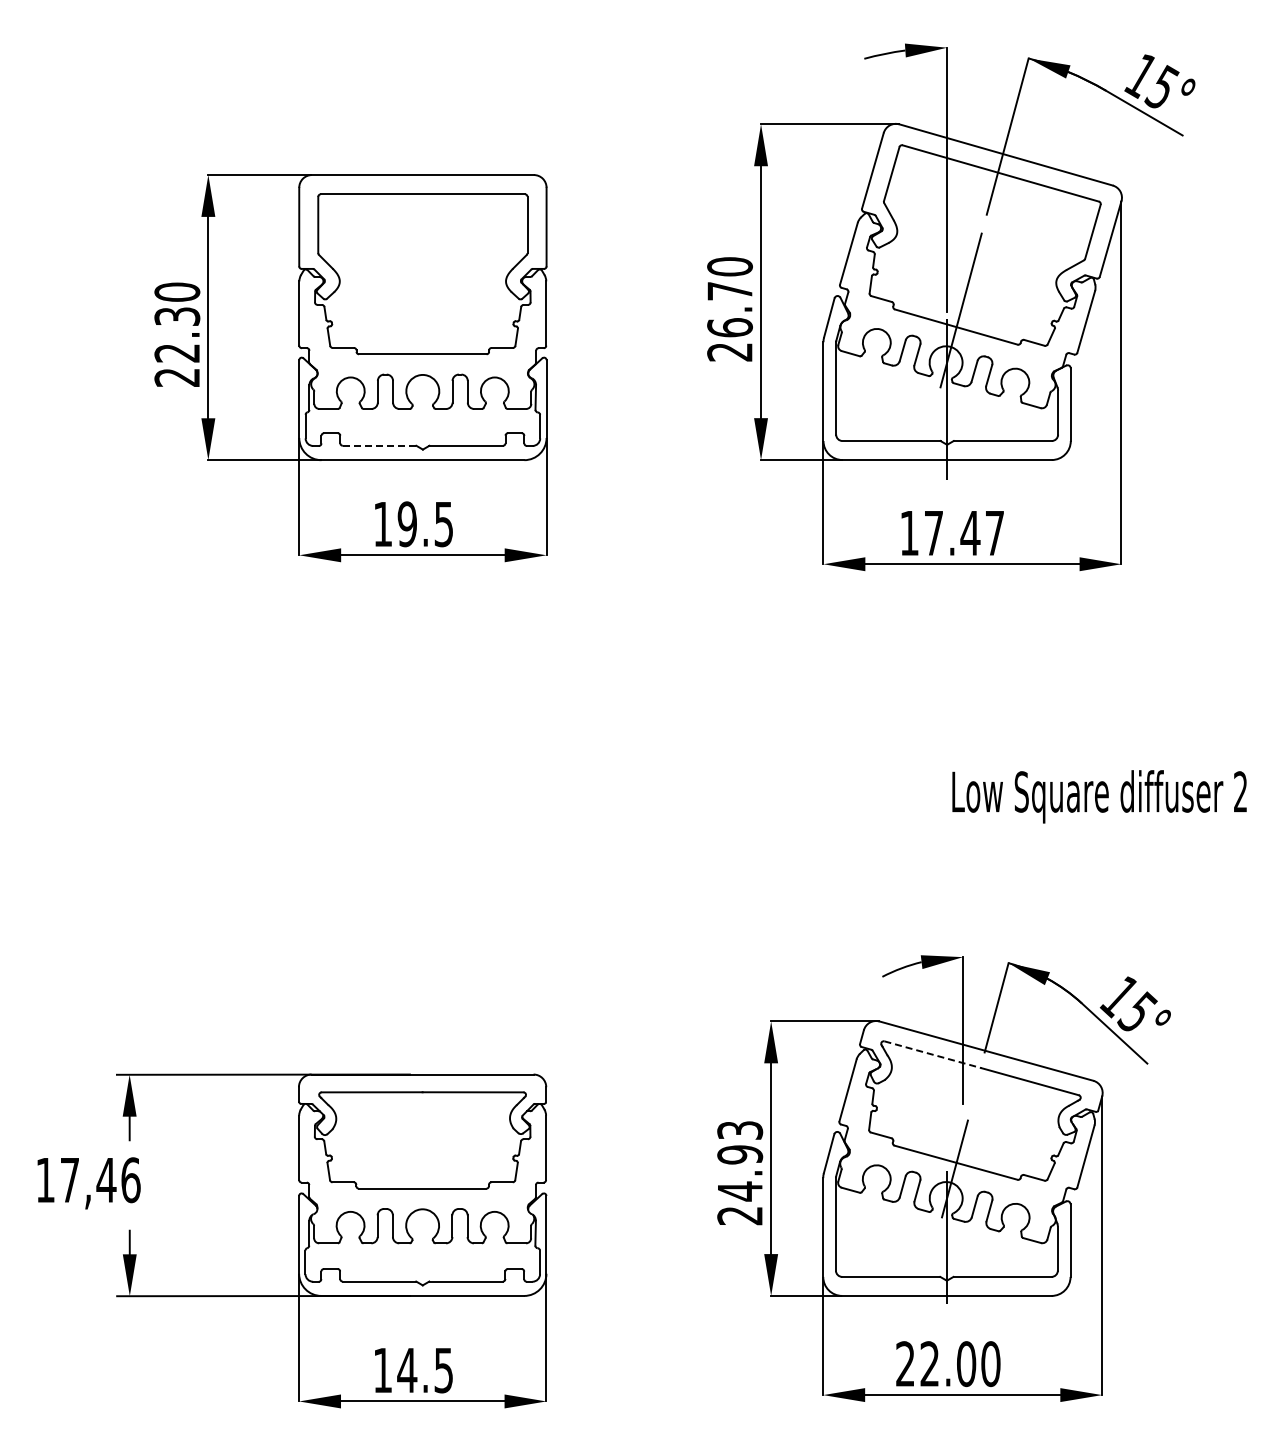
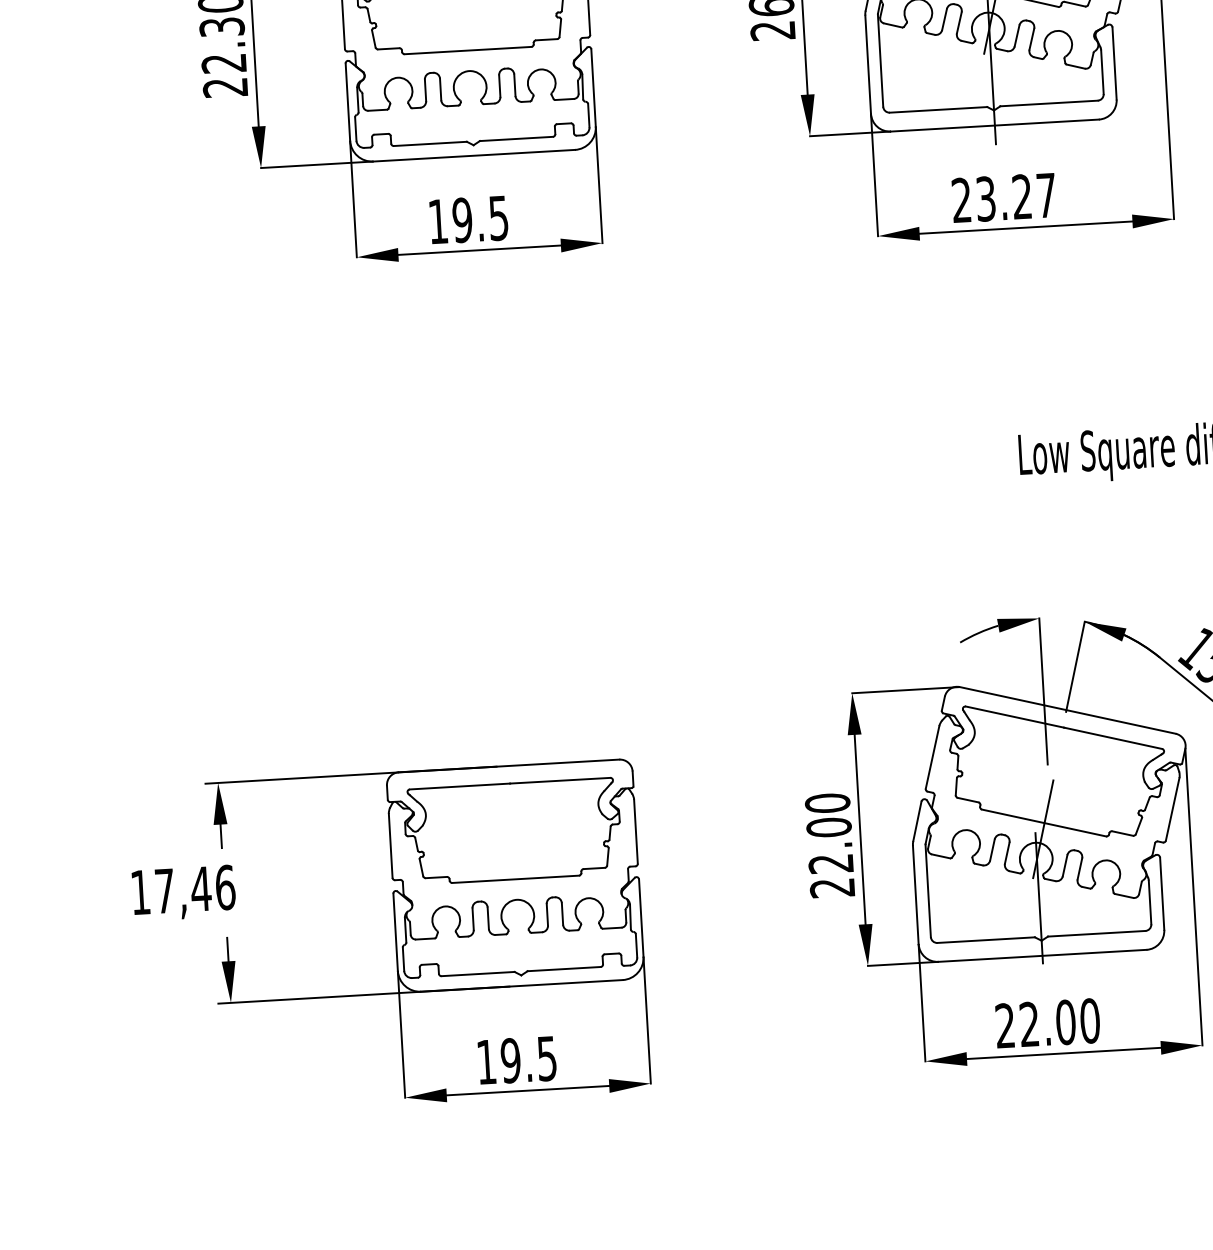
line: (379, 445) -> (430, 143), dashed -> solid
text: (940, 533) -> (992, 198), 17.47 -> 23.27
line: (933, 1054) -> (1015, 716), dashed -> solid
text: (740, 1160) -> (829, 833), 24.93 -> 22.00
text: (407, 1370) -> (511, 1060), 14.5 -> 19.5

